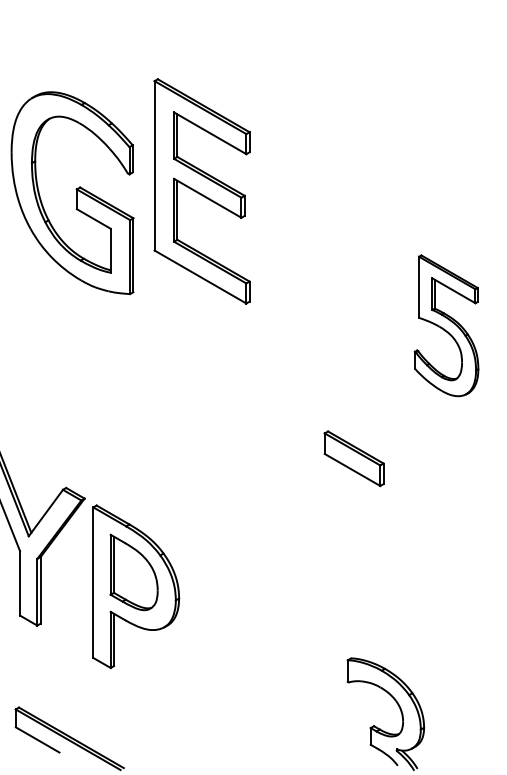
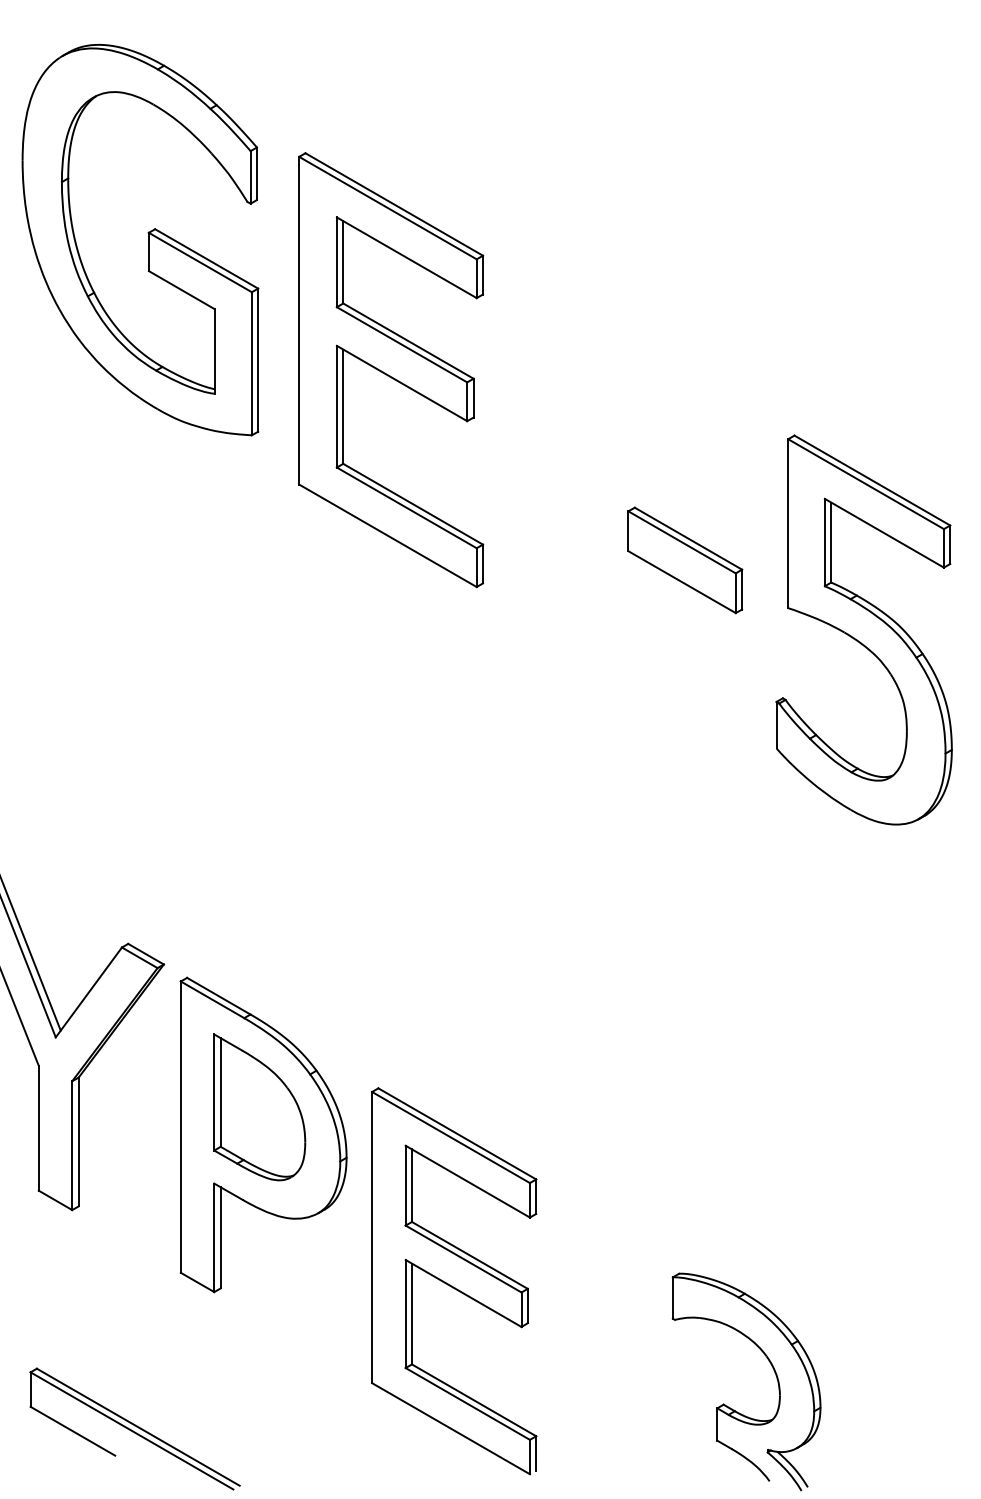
part: (72, 193) -> (140, 240), moved
part: (446, 325) -> (863, 629), size x1.43
part: (353, 458) -> (683, 559), moved
part: (234, 662) -> (453, 1281), added

